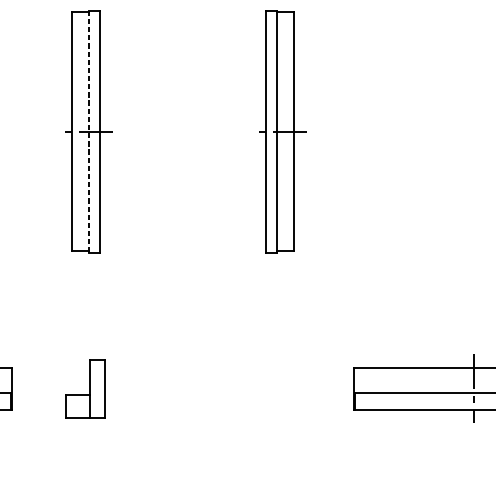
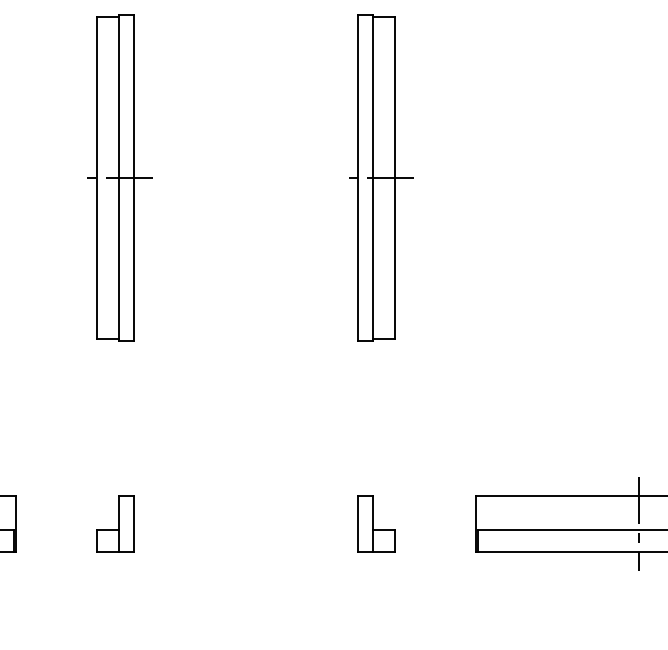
line: (88, 131) -> (119, 177), dashed -> solid
part: (85, 388) -> (115, 523), size x0.71
part: (279, 388) -> (376, 523), added

